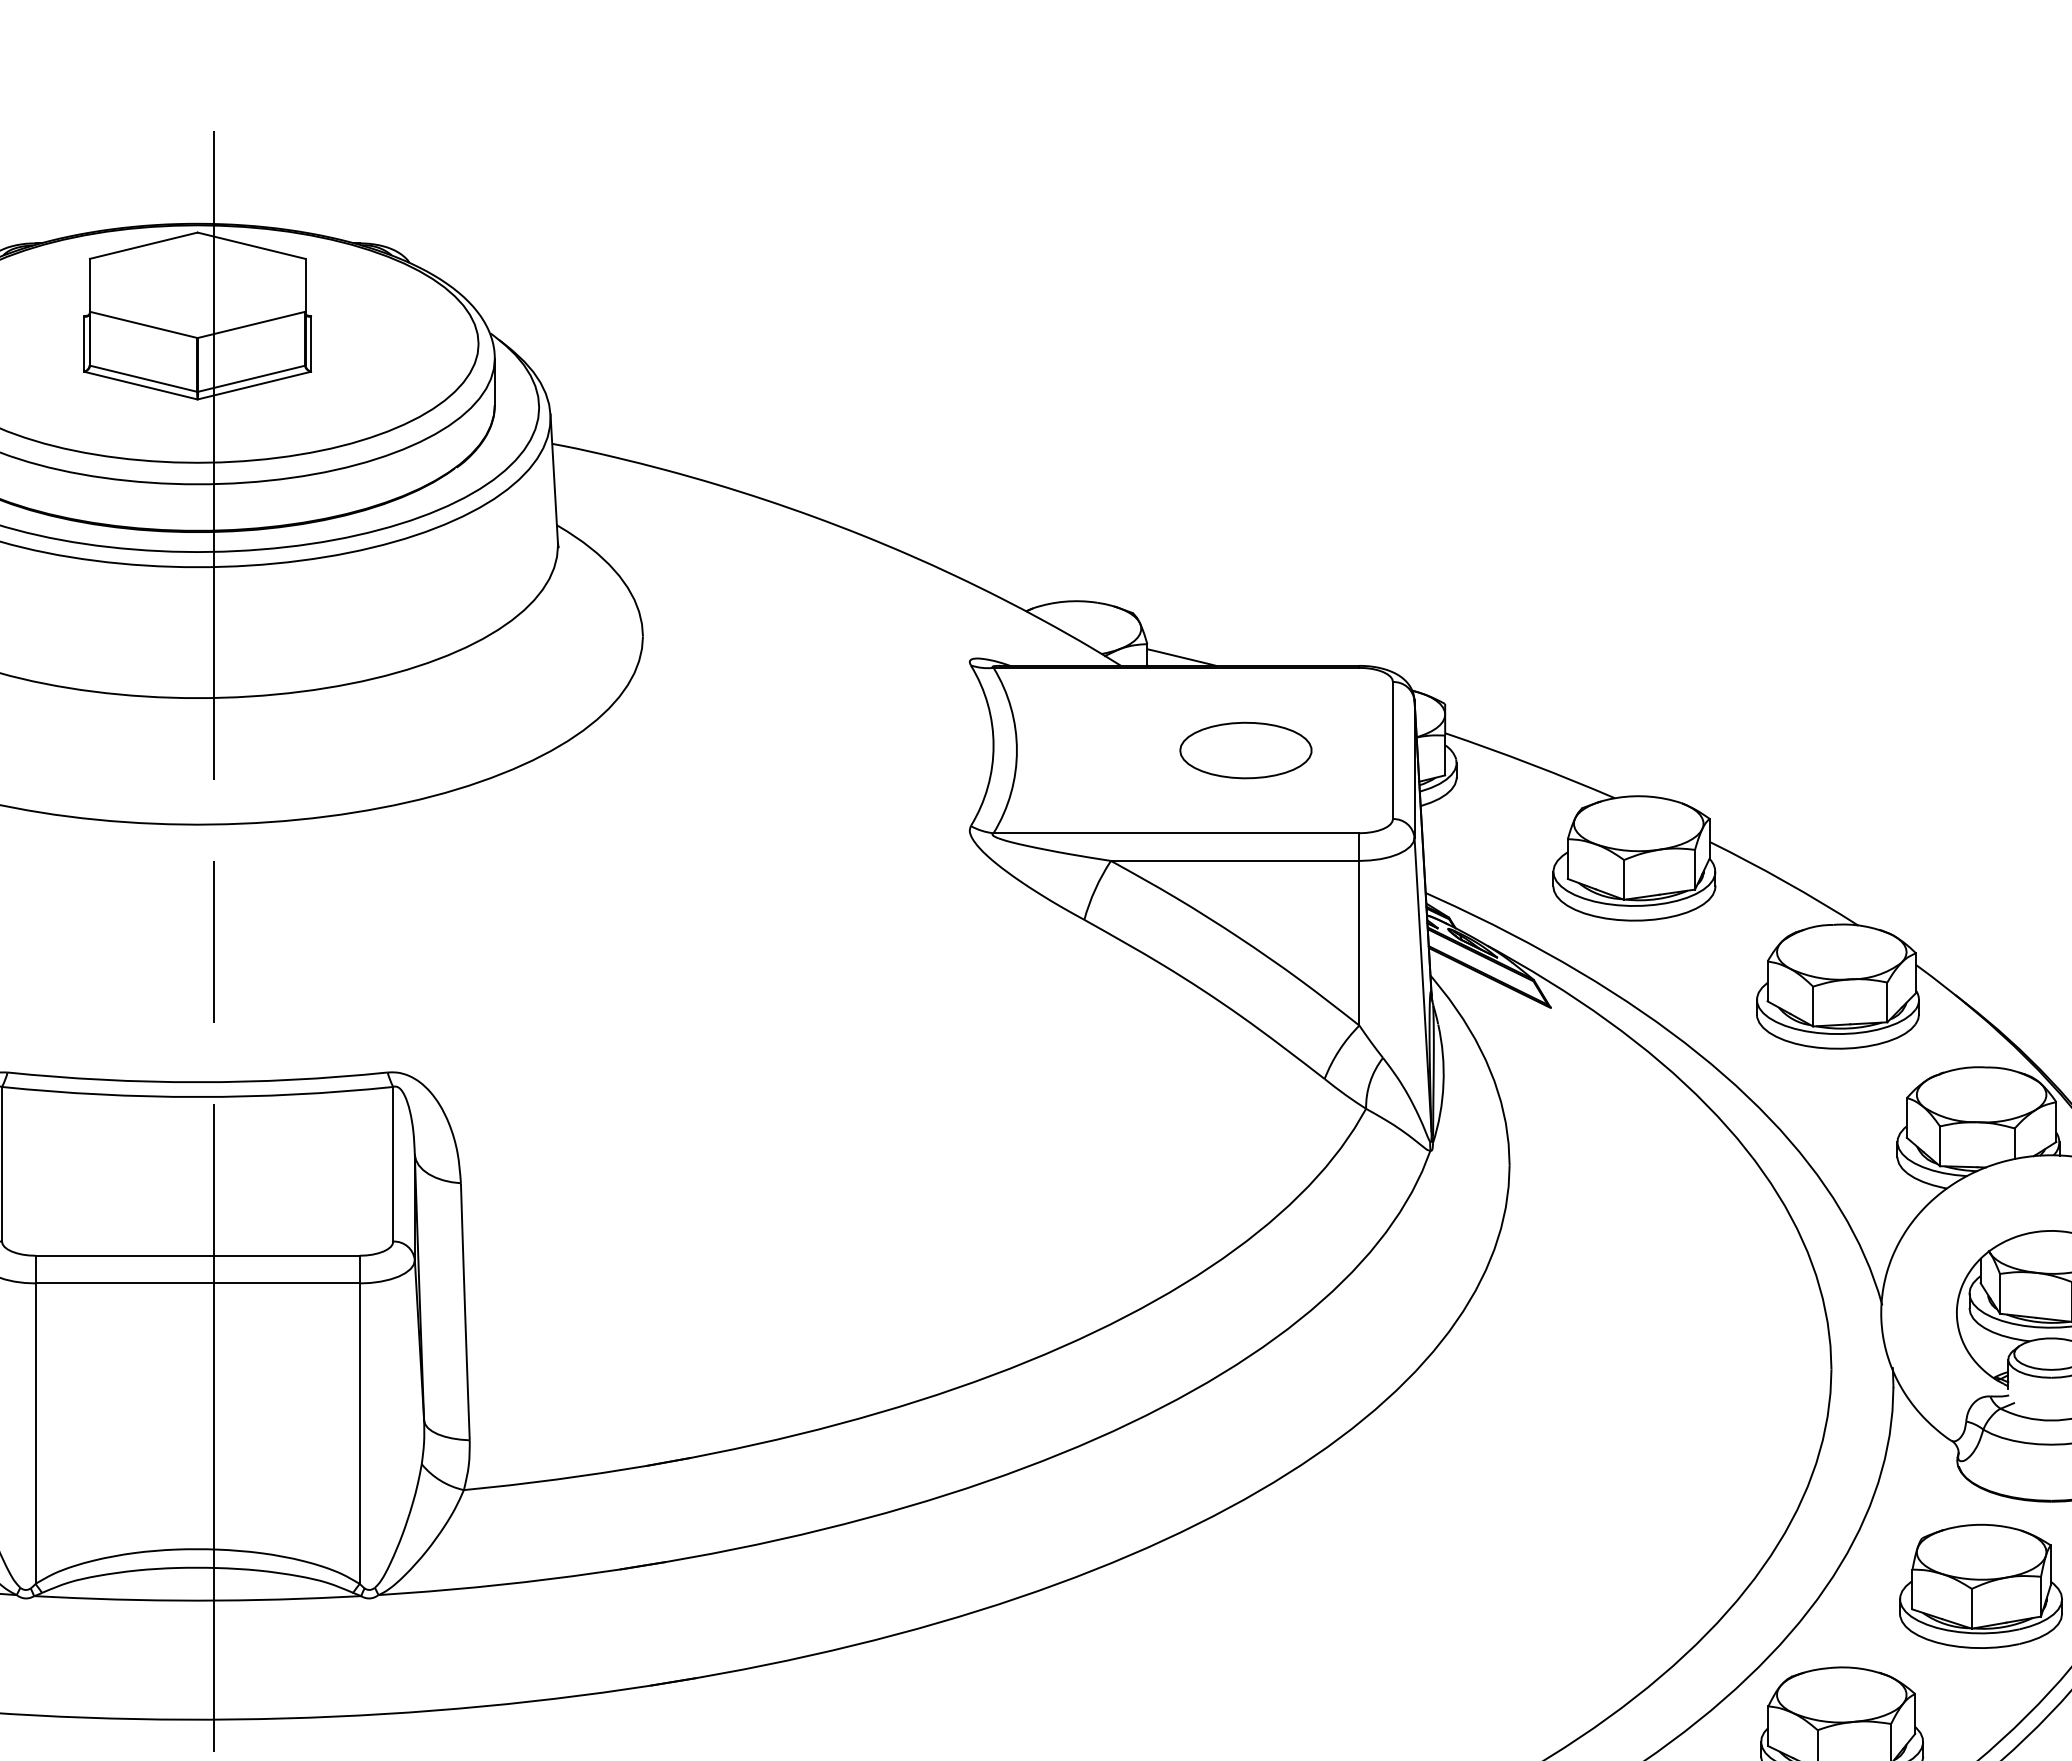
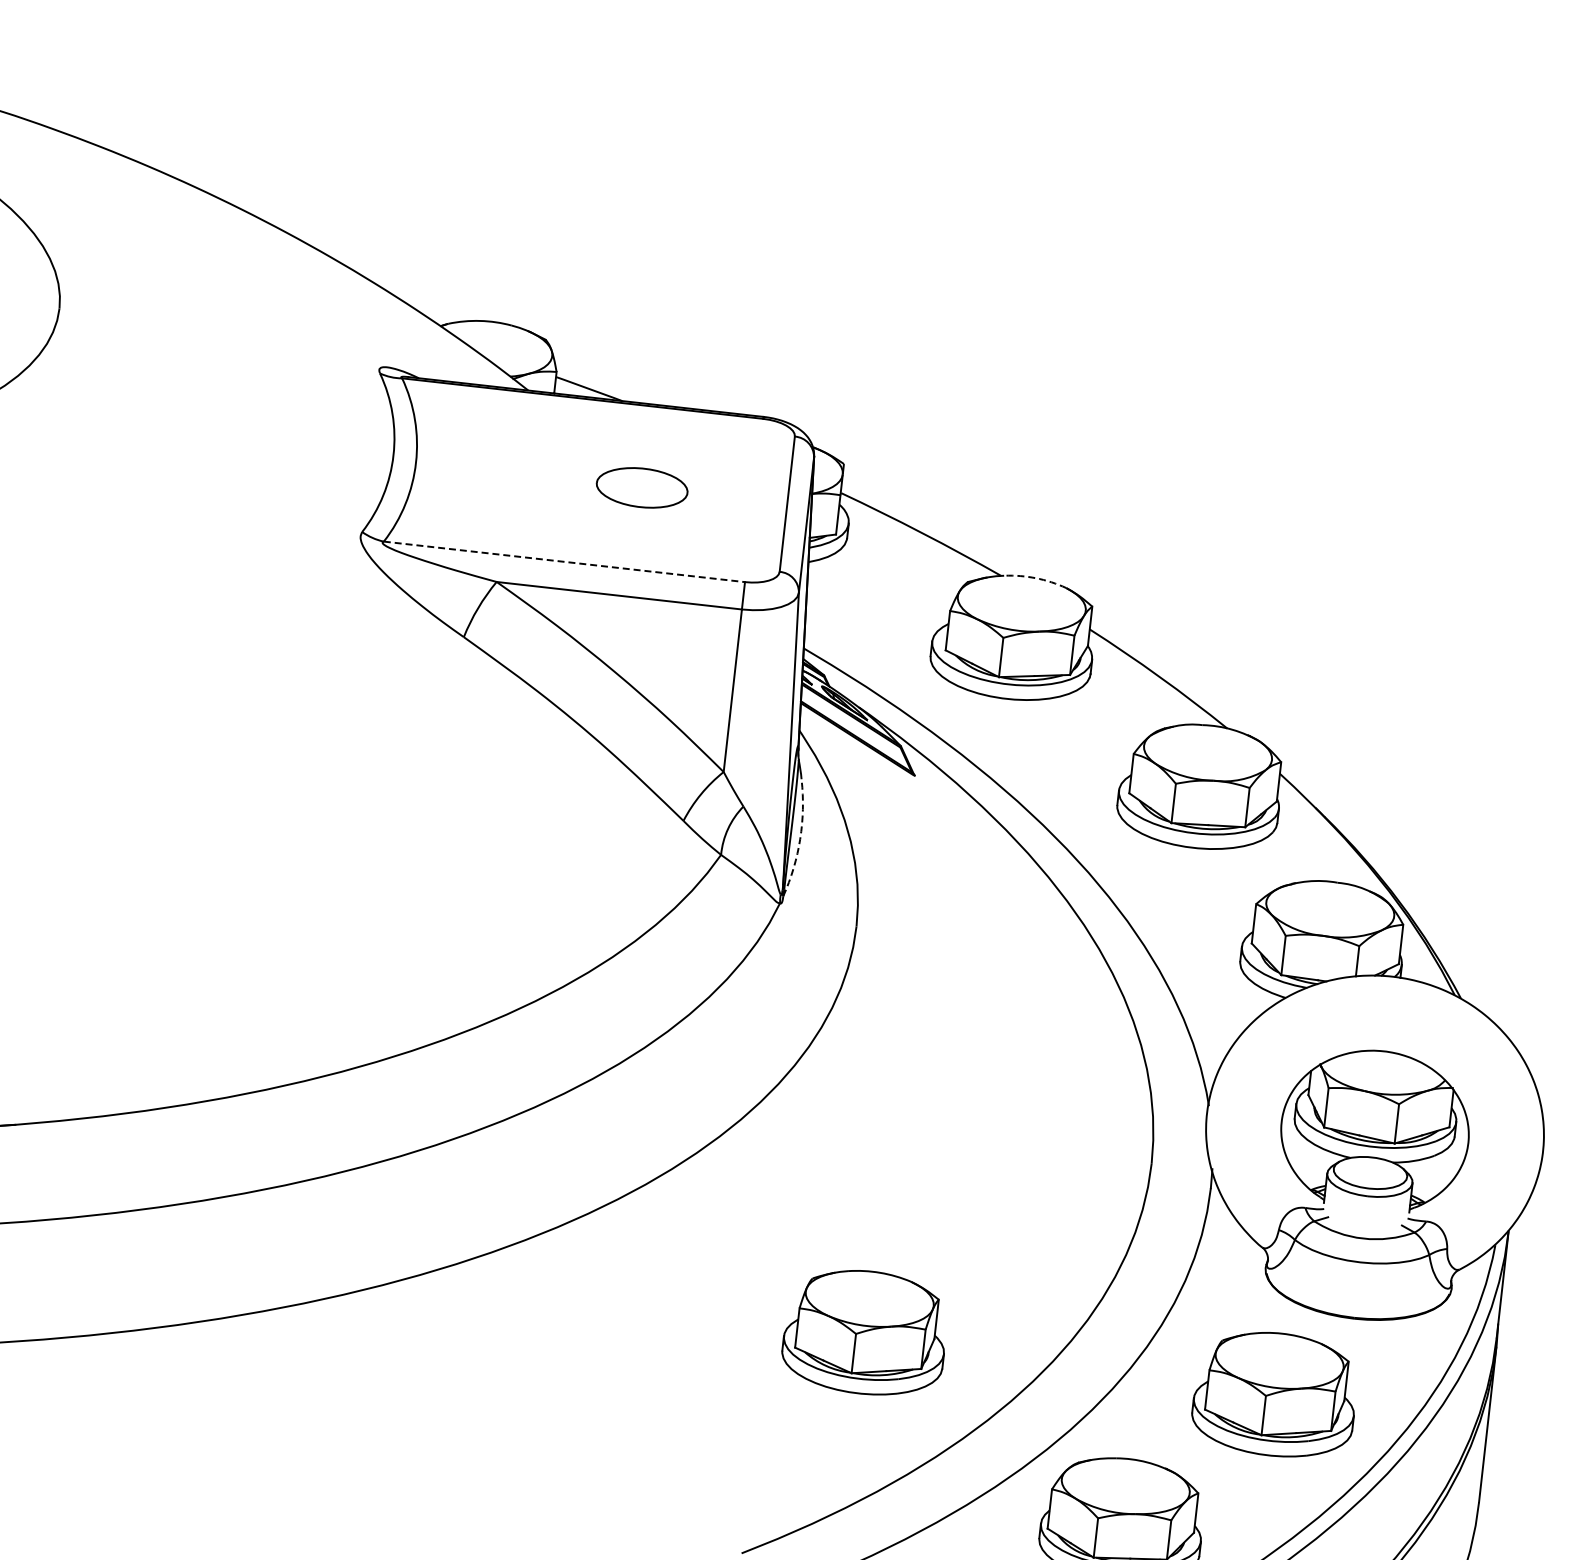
part: (1245, 750) -> (641, 487), size x0.7
arc: (1650, 796) -> (1036, 578), solid -> dashed
line: (1176, 833) -> (564, 562), solid -> dashed
arc: (1443, 1084) -> (800, 839), solid -> dashed
part: (1563, 1569) -> (864, 1331), added

